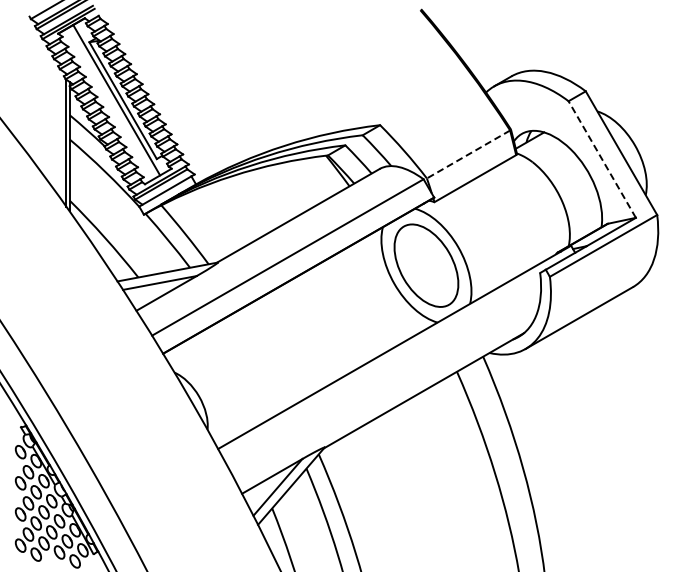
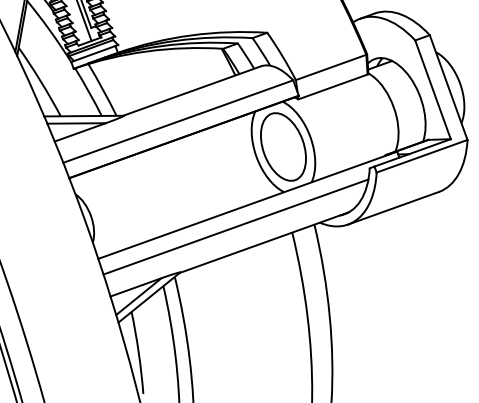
line: (468, 154) -> (331, 67), dashed -> solid
line: (602, 159) -> (433, 89), dashed -> solid
line: (384, 377) -> (235, 226), added

